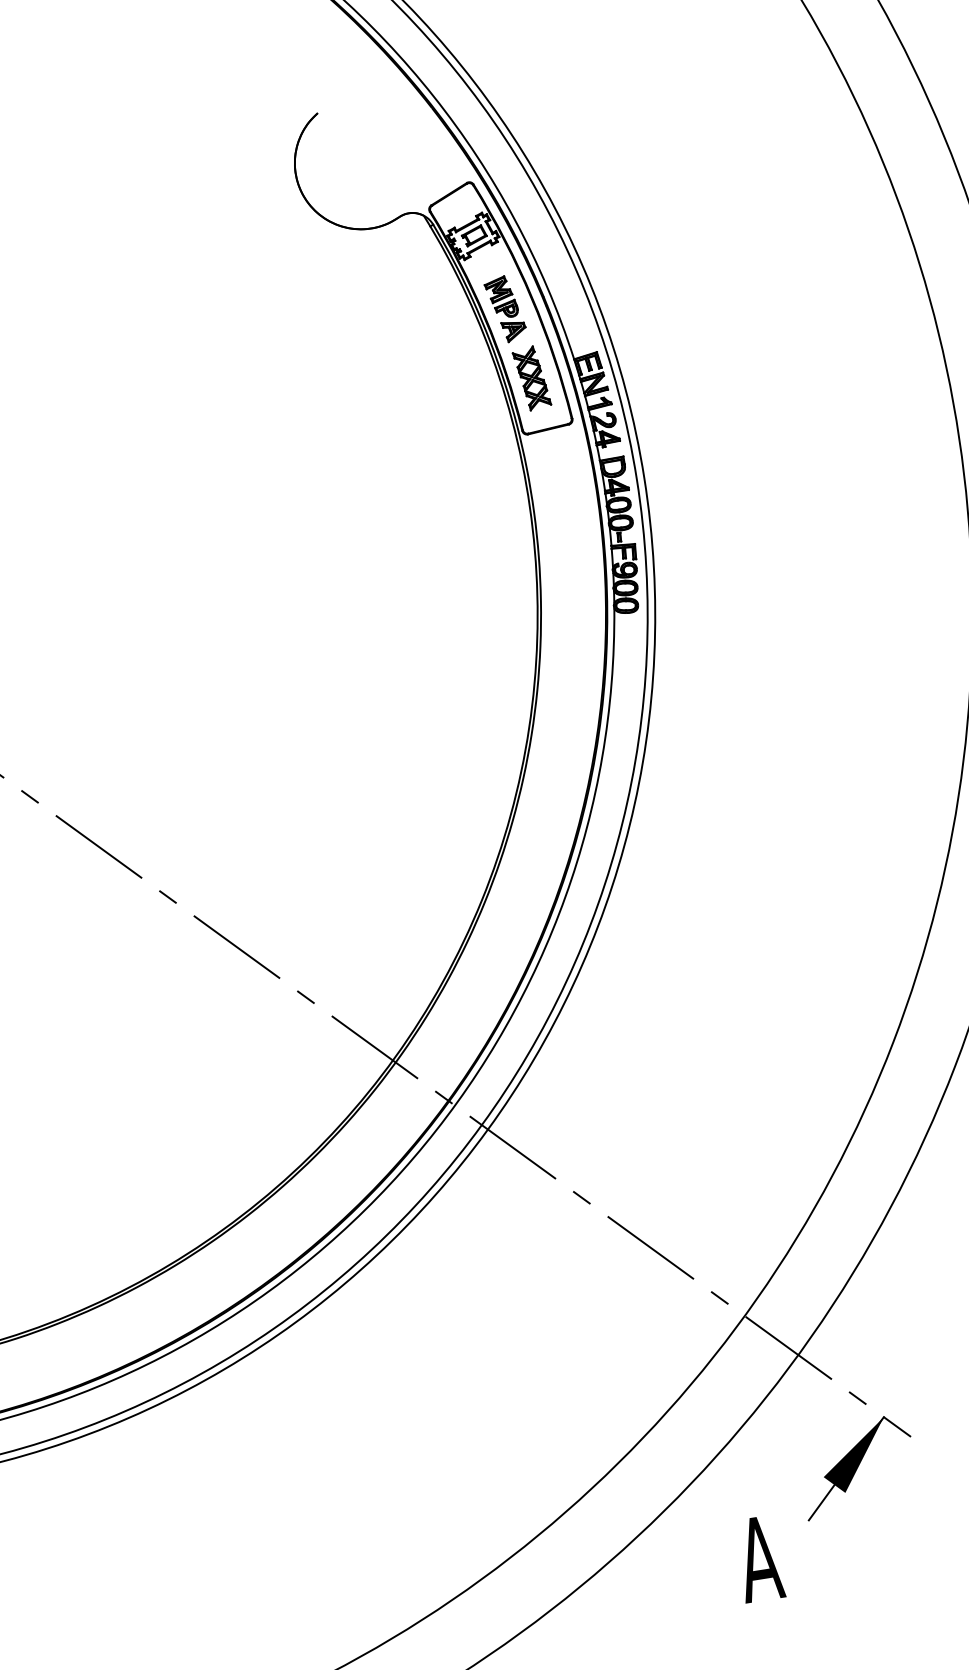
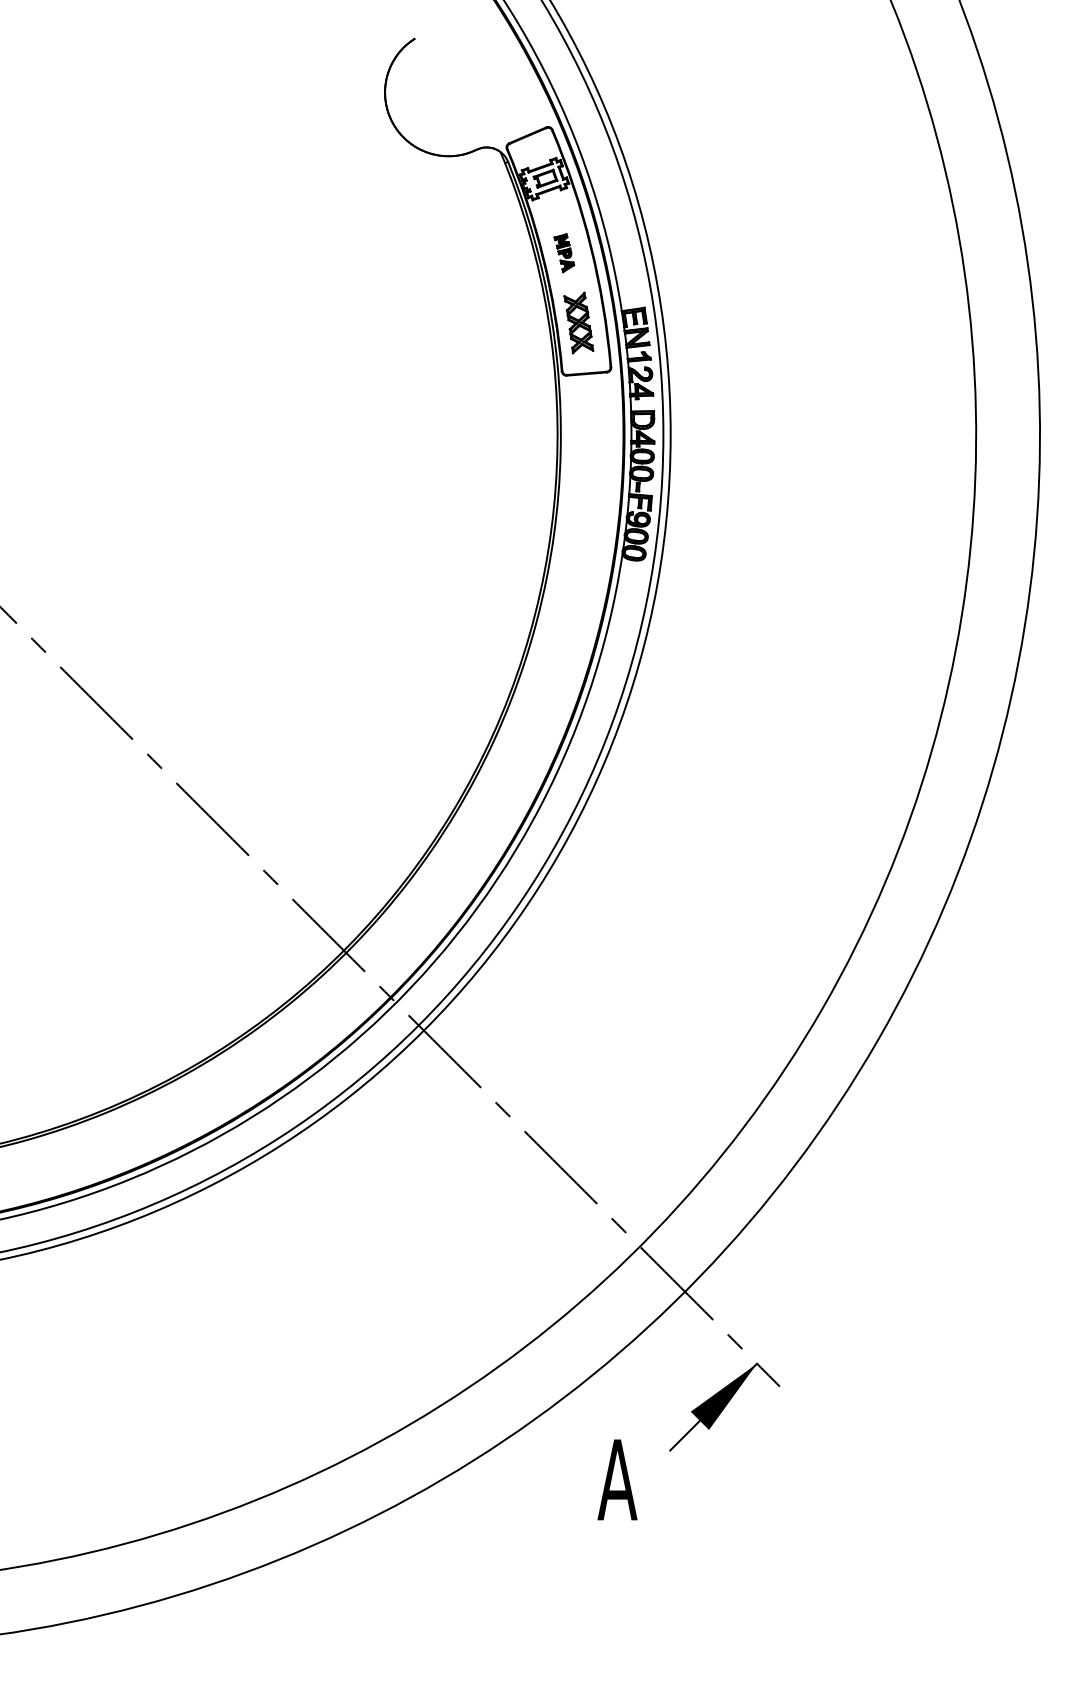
part: (505, 308) -> (564, 252), size x0.6

